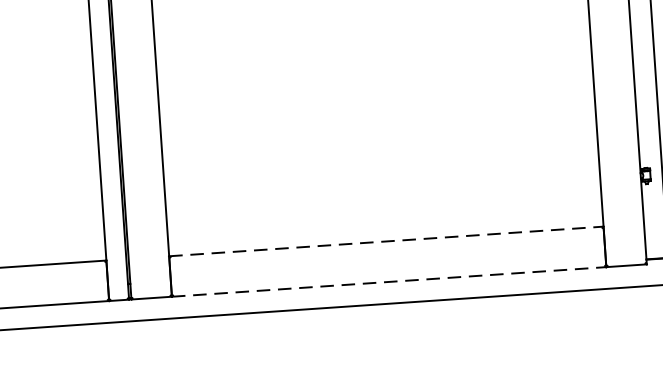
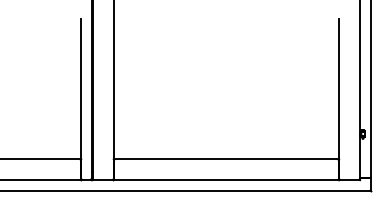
line: (386, 242) -> (226, 159), dashed -> solid
line: (389, 282) -> (226, 180), dashed -> solid

